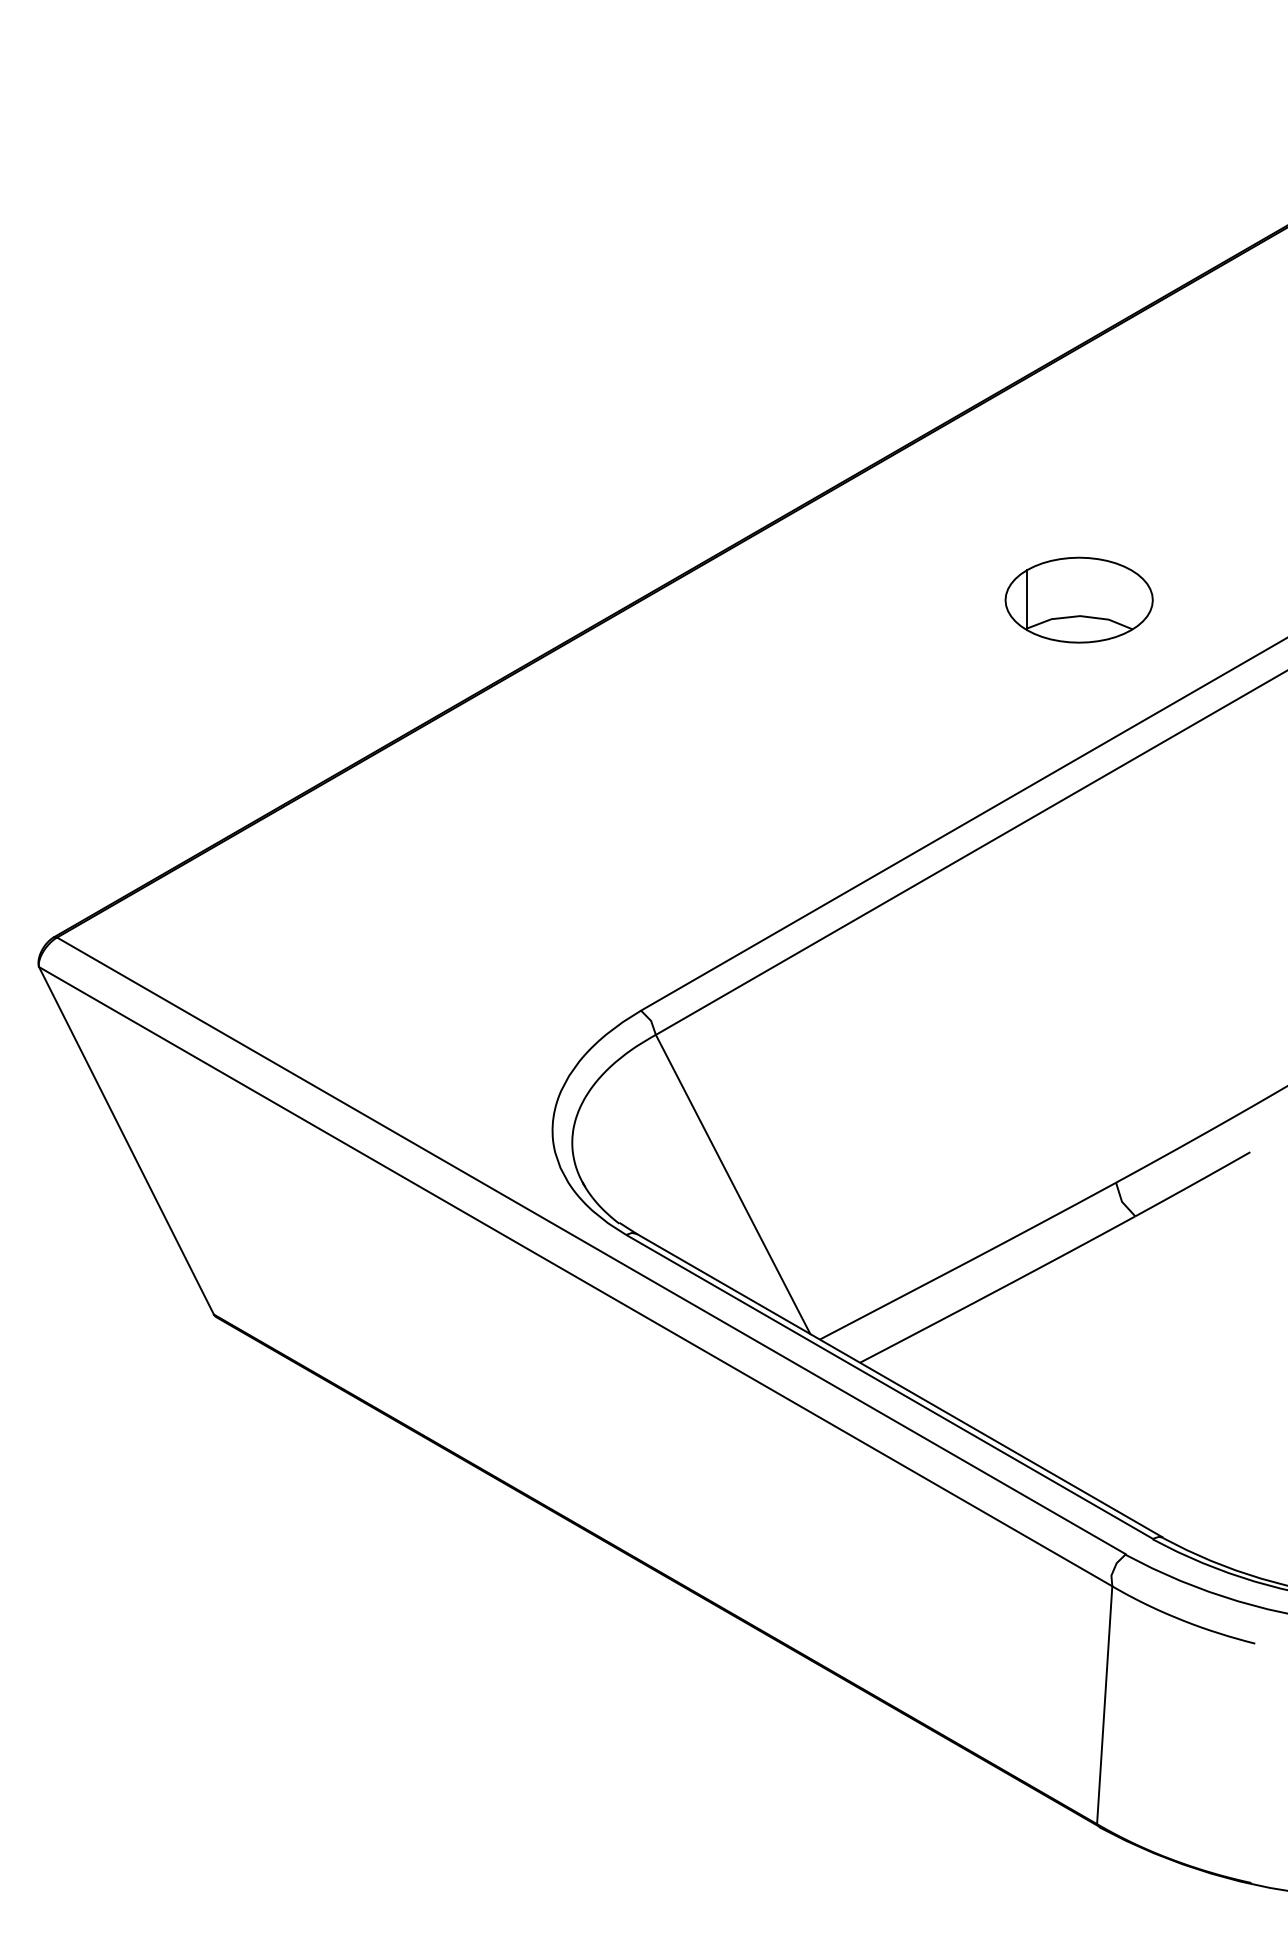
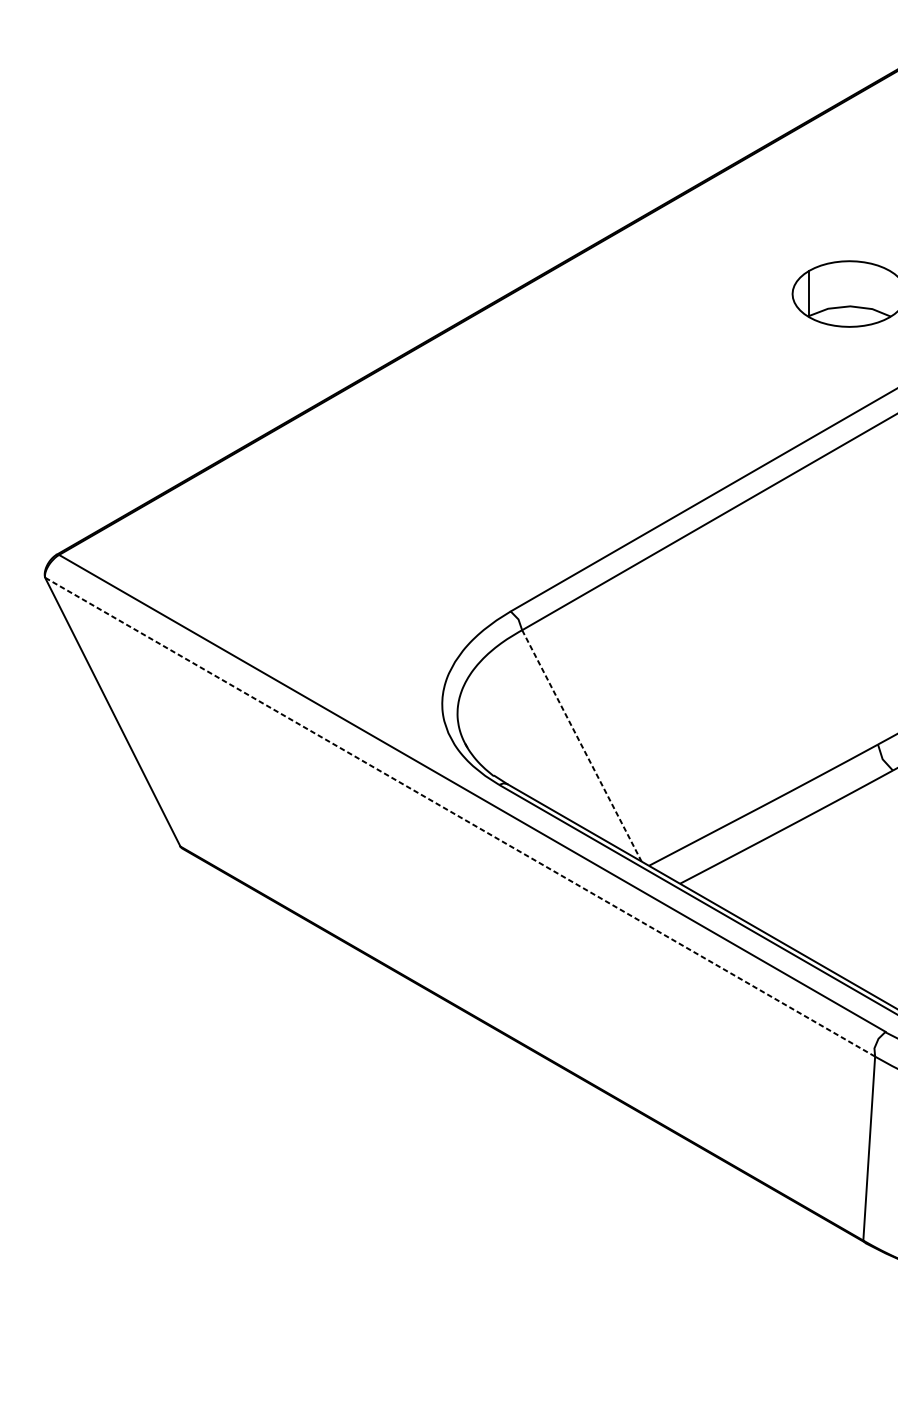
line: (733, 1184) -> (582, 745), solid -> dashed
line: (575, 1276) -> (460, 817), solid -> dashed

